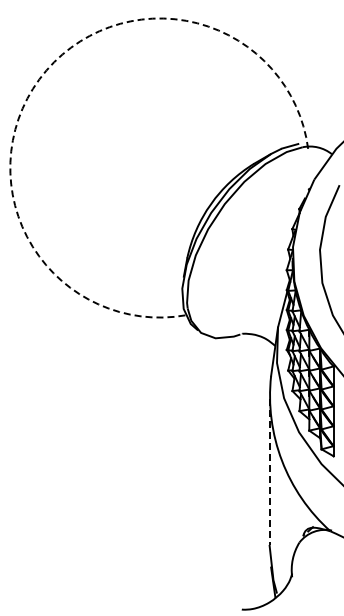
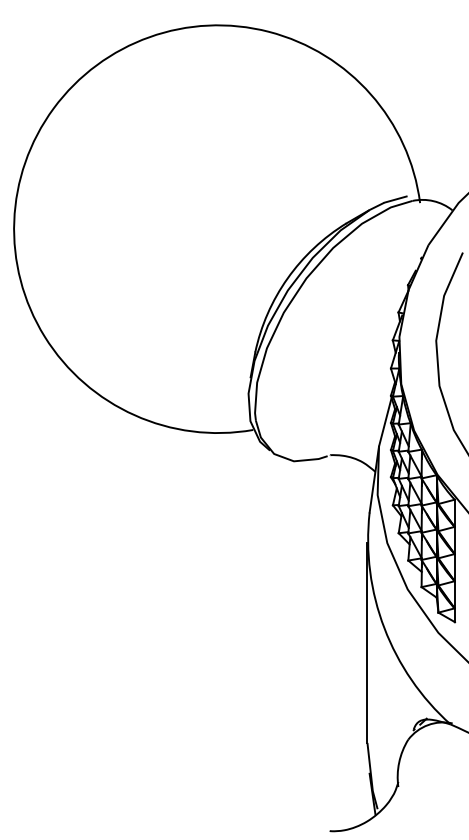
arc: (39, 79) -> (53, 108), dashed -> solid
line: (269, 472) -> (367, 644), dashed -> solid

